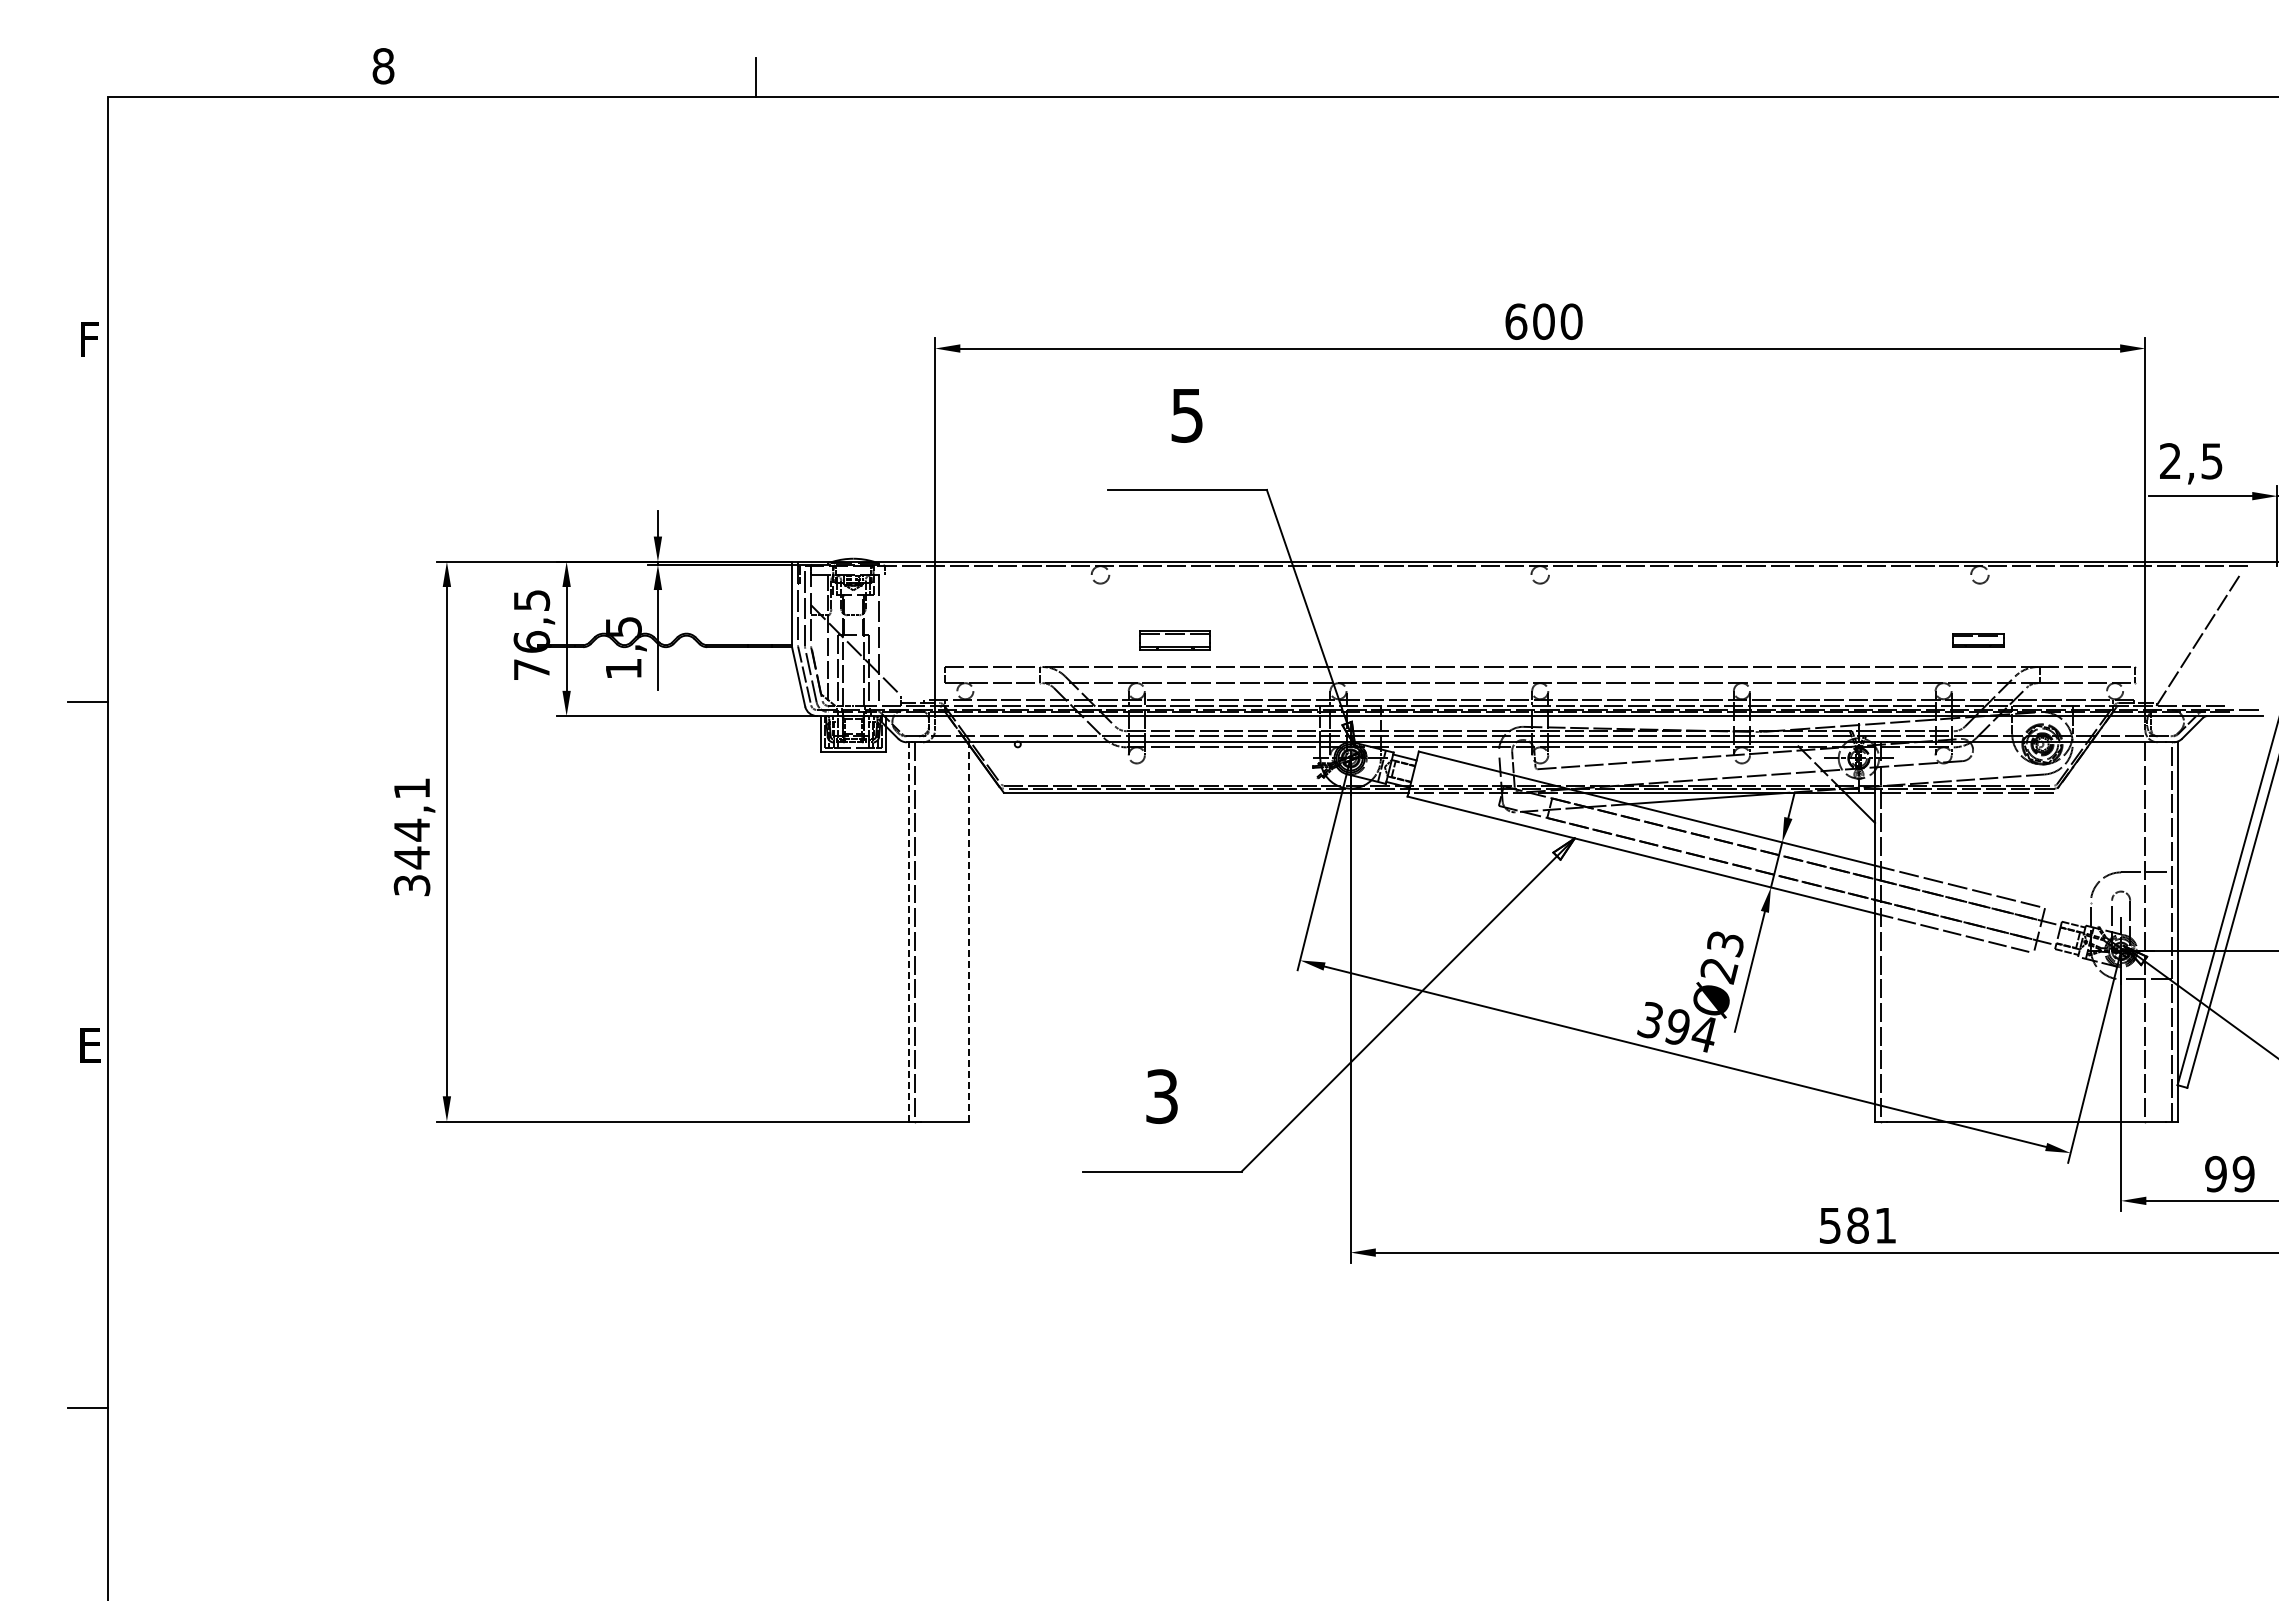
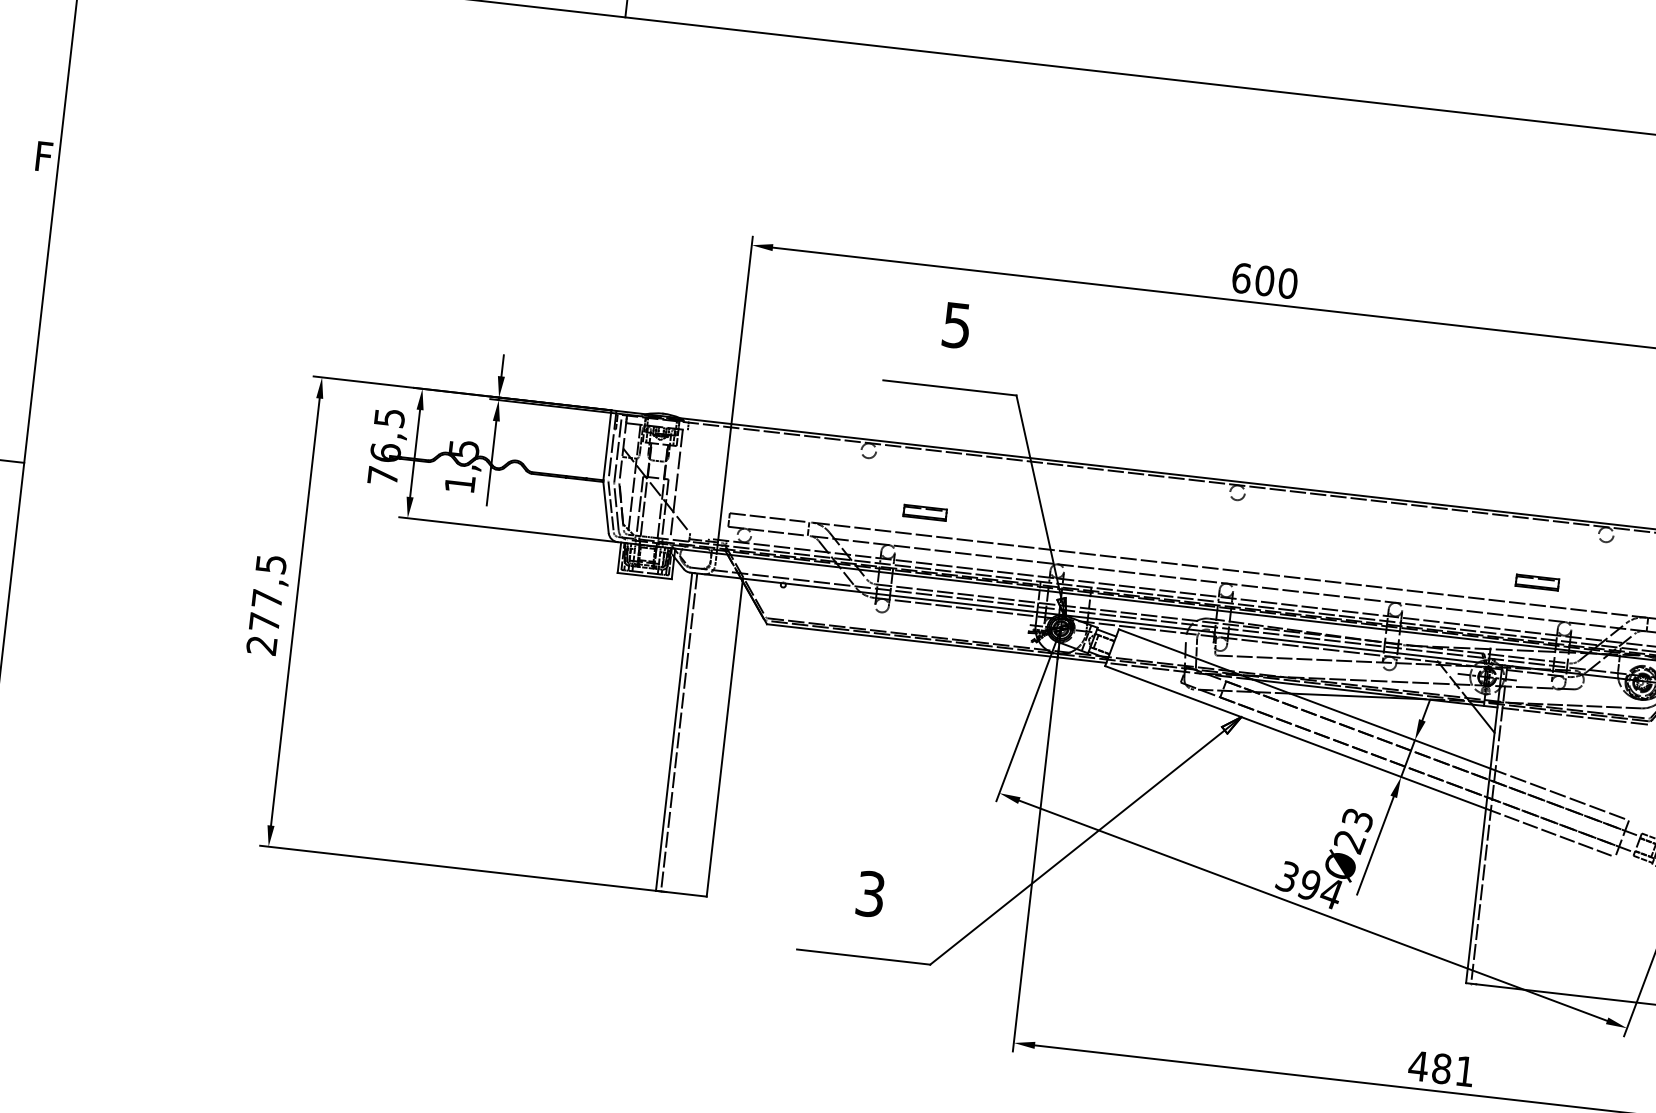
part: (1174, 640) -> (924, 512), size x0.71
part: (1978, 640) -> (1537, 582), moved
text: (412, 837) -> (266, 605), 344,1 -> 277,5
line: (908, 931) -> (673, 731), dashed -> solid
line: (969, 931) -> (724, 737), dashed -> solid
text: (1829, 1225) -> (1417, 1065), 581 -> 481

